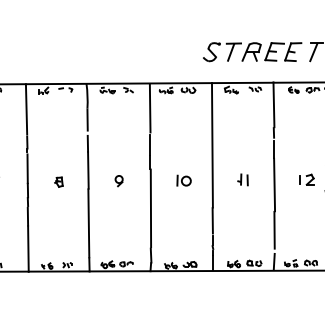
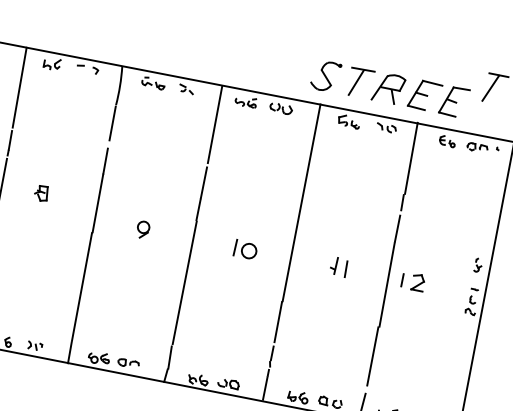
part: (252, 52) -> (389, 89), moved
part: (306, 179) -> (412, 281), moved
part: (58, 181) -> (41, 192), moved

